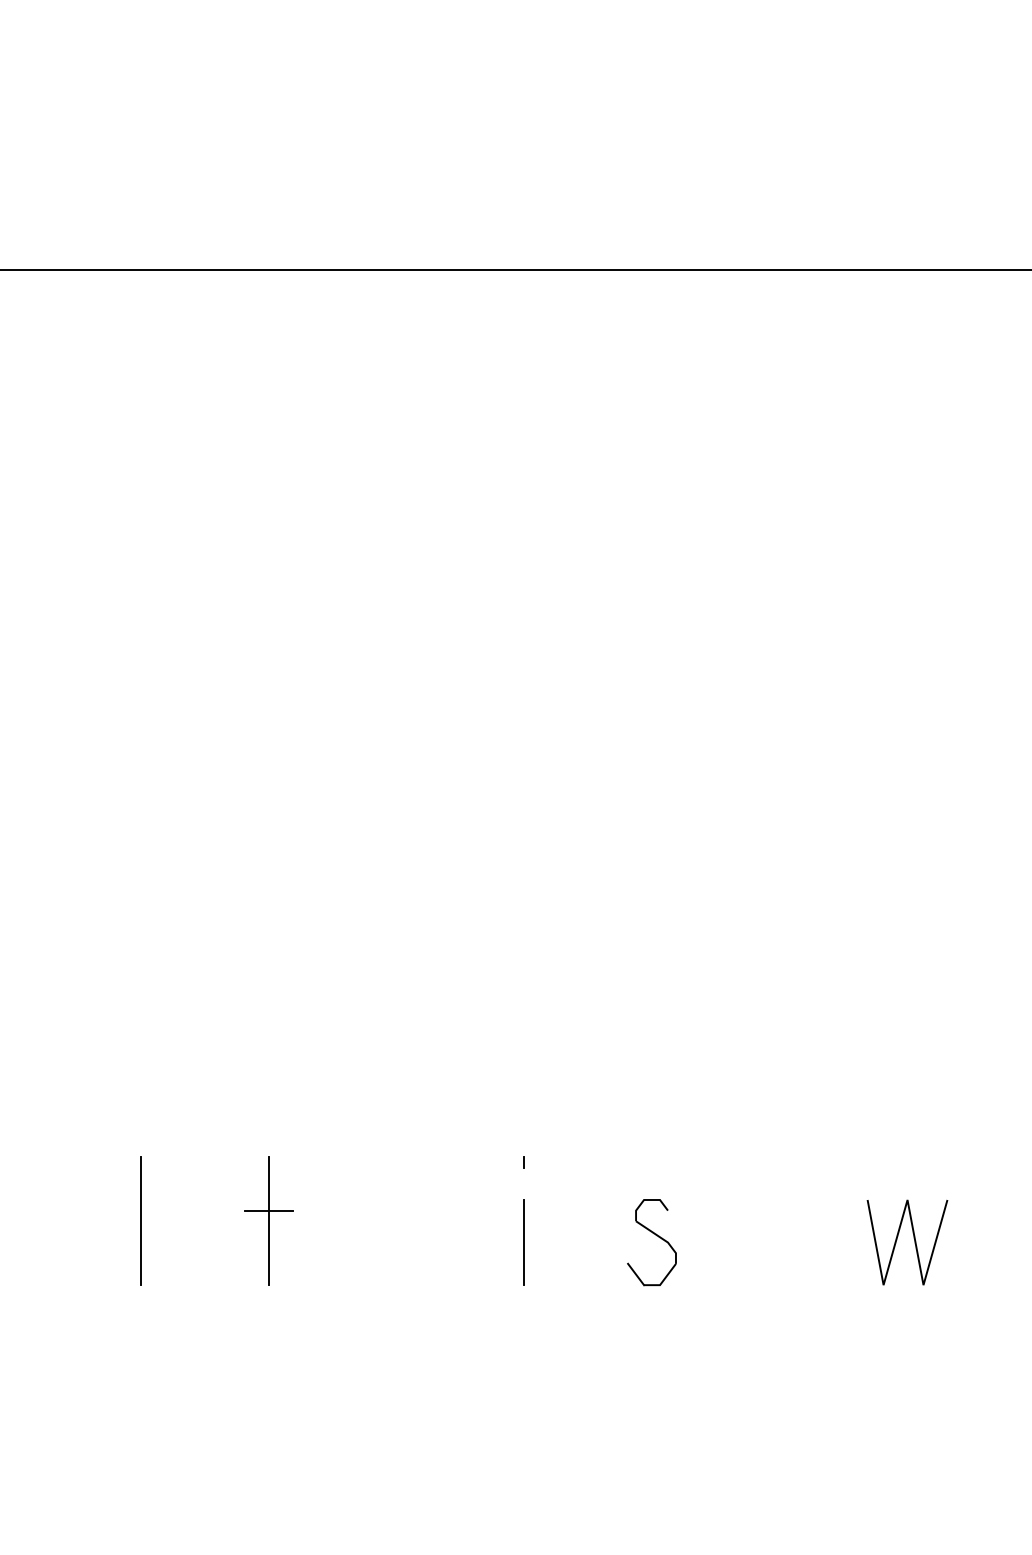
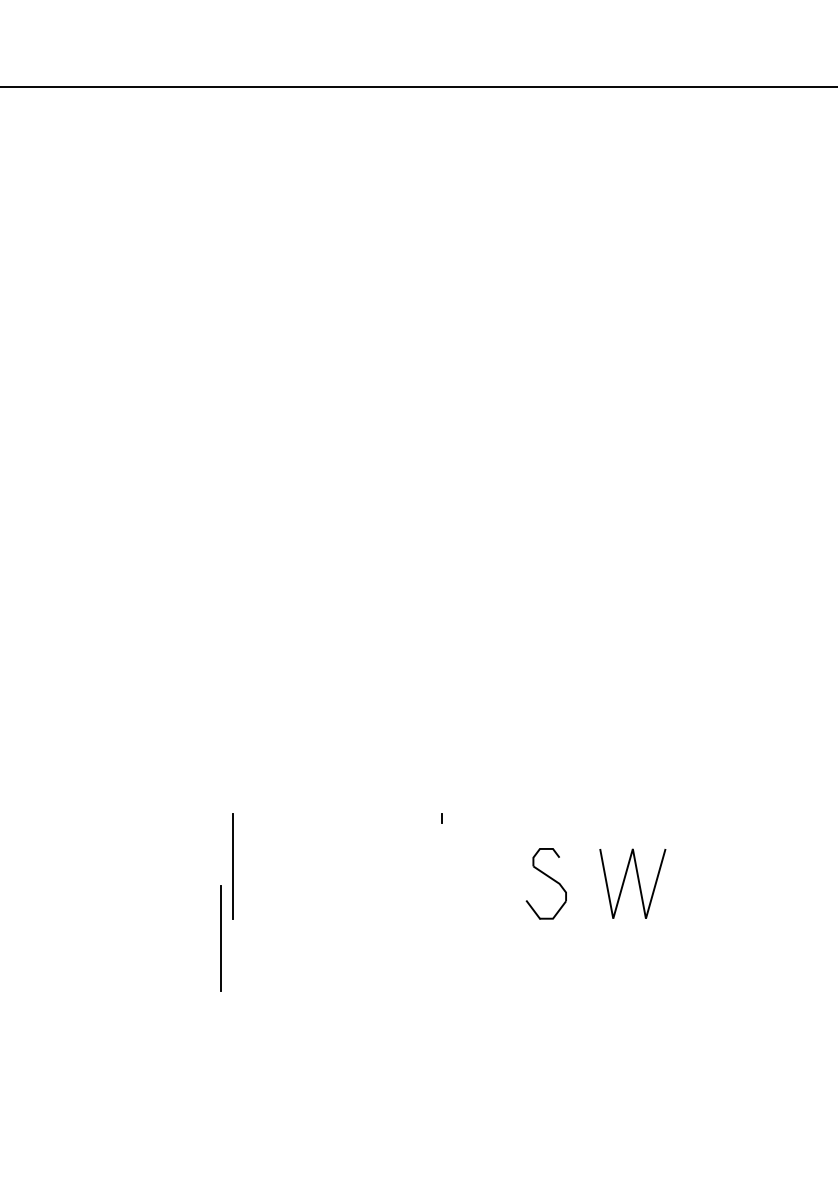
line: (268, 1210) -> (232, 857), removed
line: (140, 1220) -> (220, 937), moved
line: (524, 1242) -> (442, 883), removed
line: (914, 1242) -> (638, 883), moved

